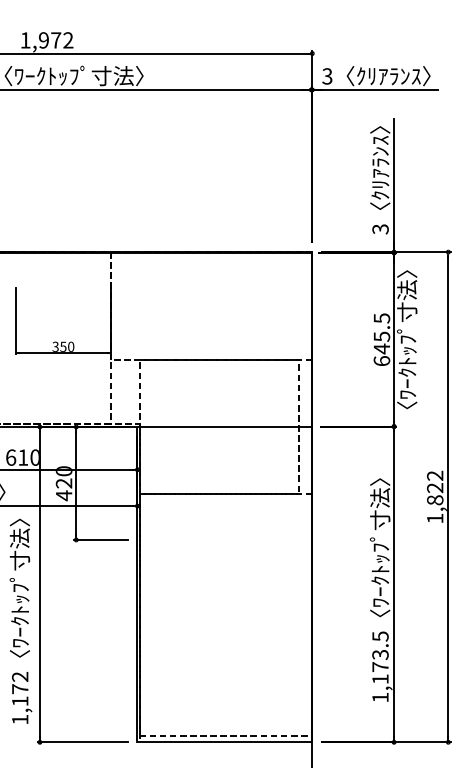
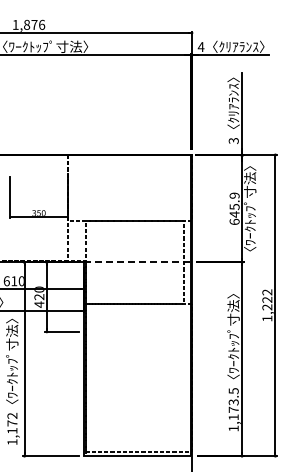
text: (56, 39) -> (34, 24), 1,972 -> 1,876
text: (326, 77) -> (200, 47), 3 -> 4
text: (381, 318) -> (234, 195), 645.5 -> 645.9
line: (223, 427) -> (137, 262), solid -> dashed
text: (435, 500) -> (267, 307), 1,822 -> 1,222

